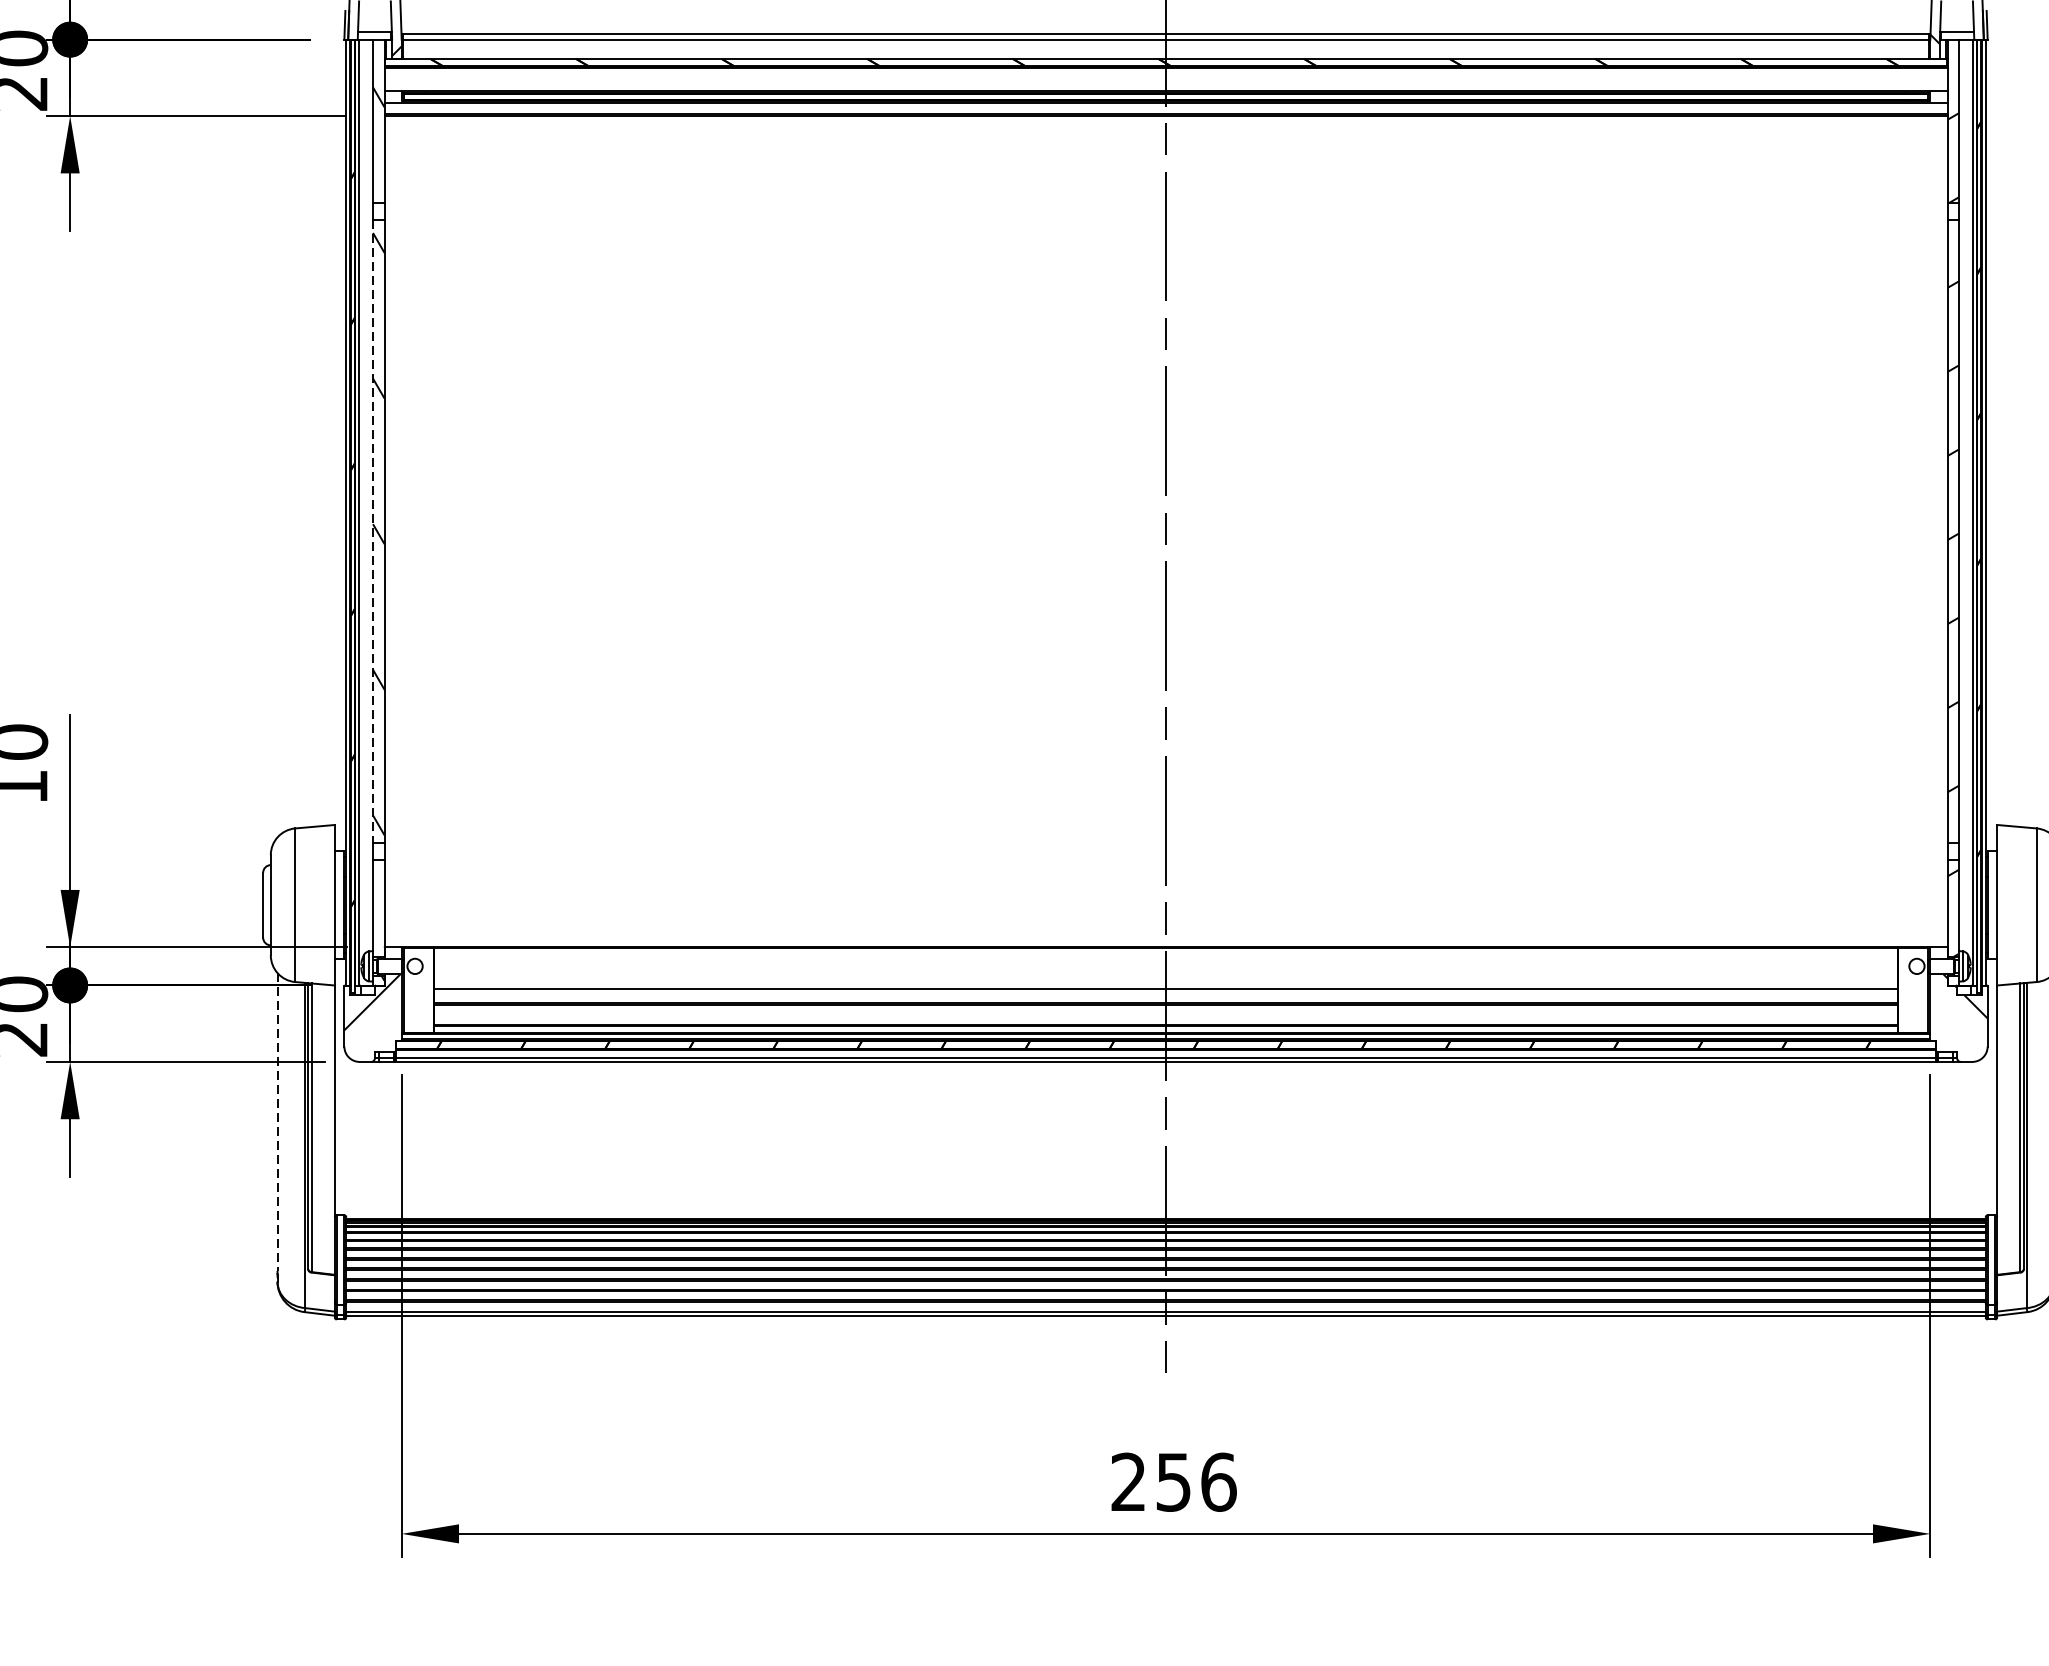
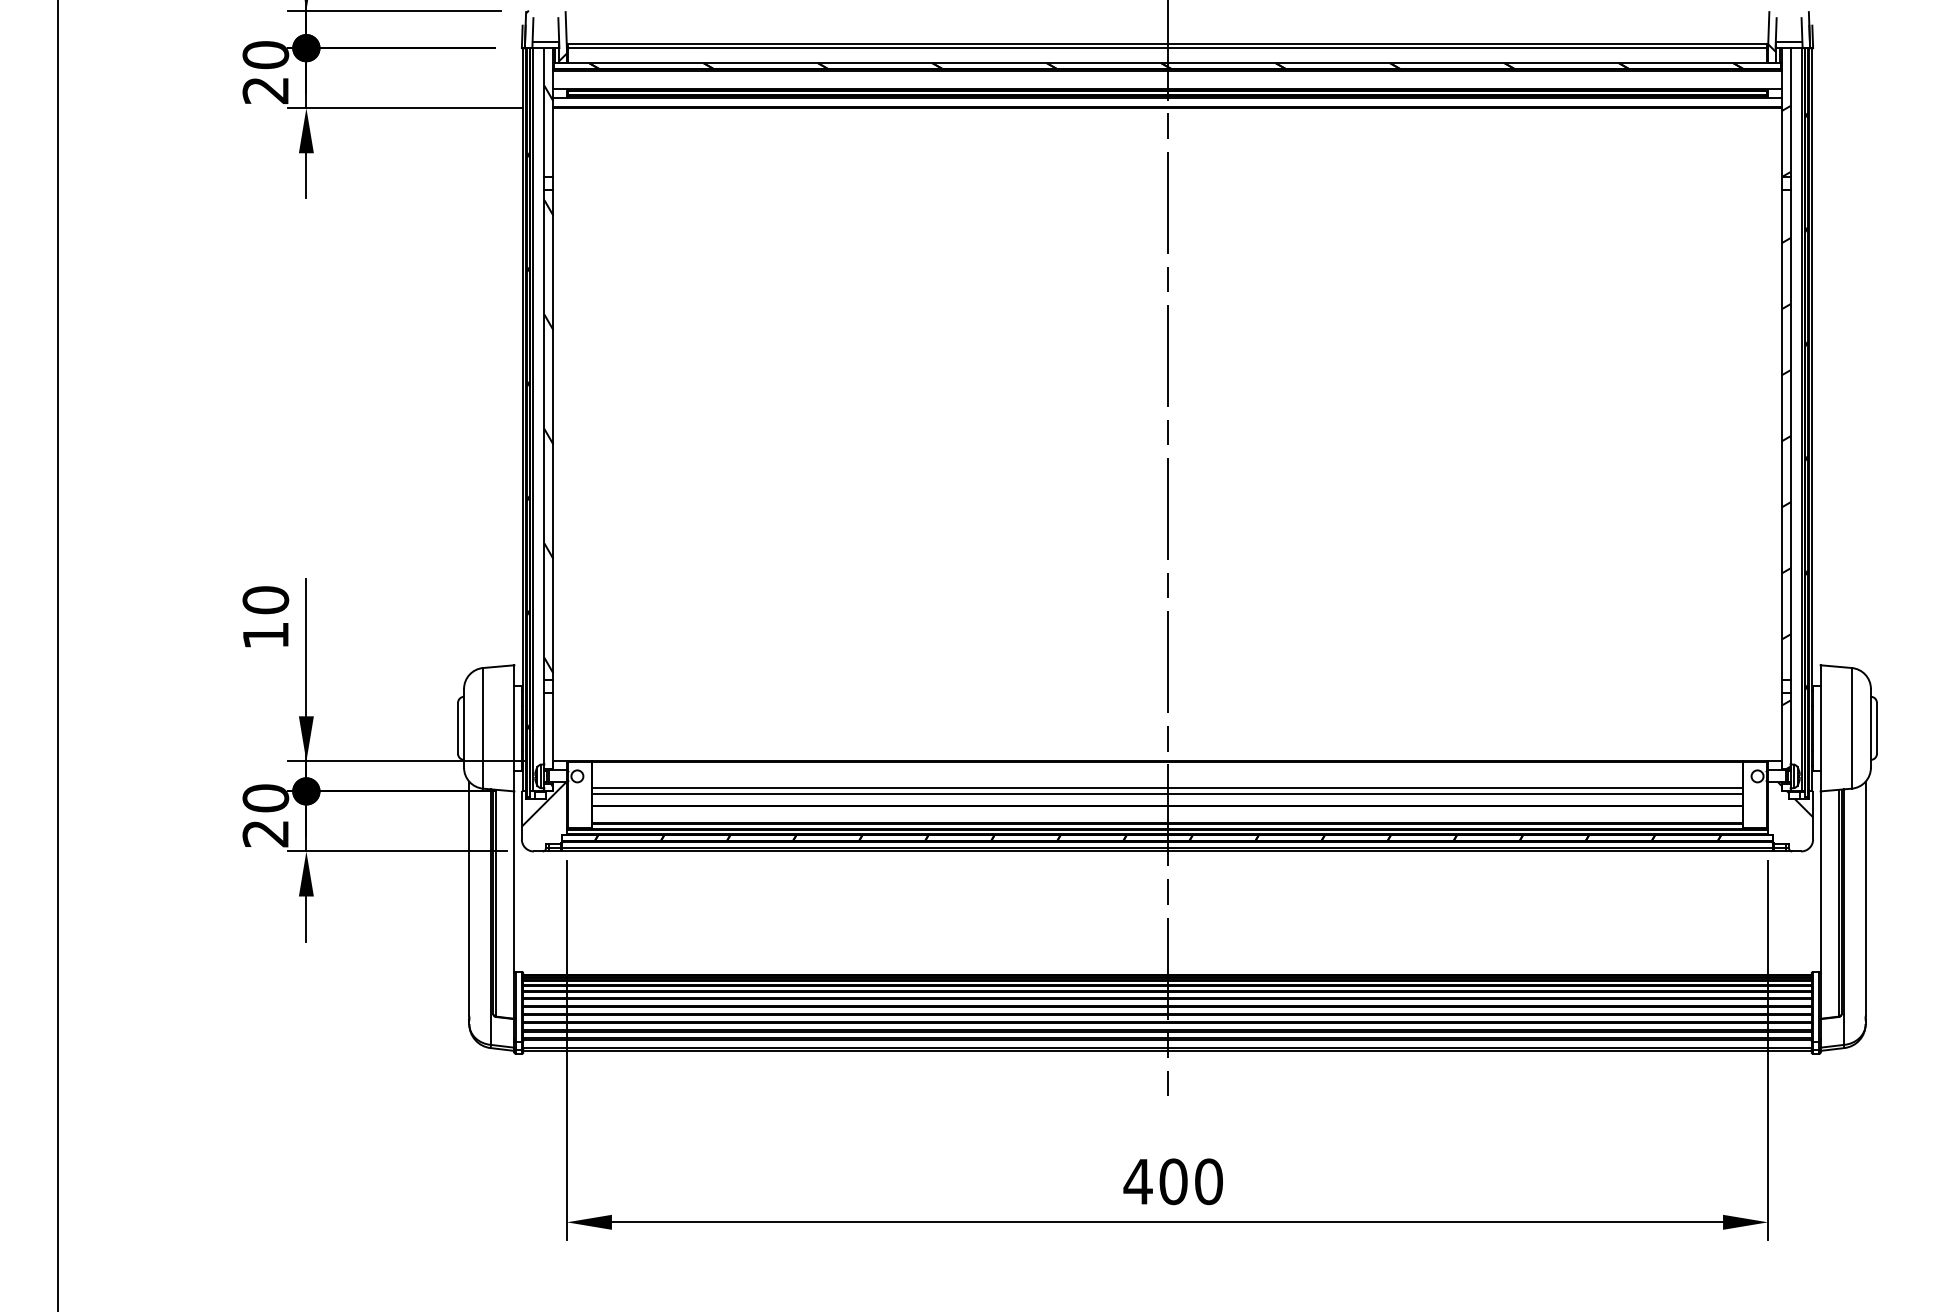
line: (373, 531) -> (544, 434), dashed -> solid
line: (1166, 981) -> (1167, 788), added
line: (277, 1123) -> (469, 899), dashed -> solid
text: (1173, 1481) -> (1173, 1181), 256 -> 400

